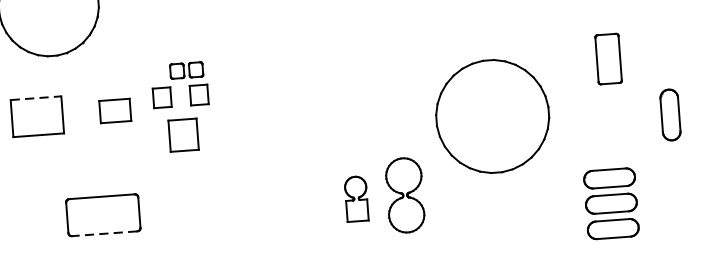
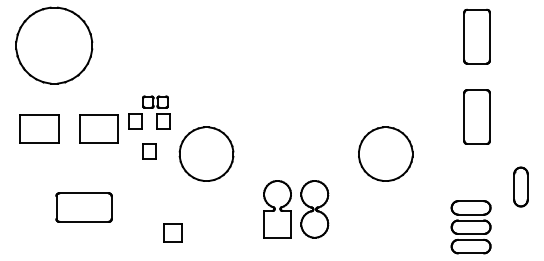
part: (607, 58) -> (476, 116), size x1.43
line: (36, 97) -> (39, 114), dashed -> solid
part: (114, 110) -> (98, 128), size x1.67
part: (669, 114) -> (520, 186), moved
part: (492, 115) -> (385, 153), size x0.62
part: (258, 132) -> (206, 153), added
part: (183, 135) -> (149, 151), size x0.62
part: (356, 199) -> (277, 209), size x1.67
line: (105, 233) -> (84, 221), dashed -> solid
part: (221, 239) -> (172, 232), added

